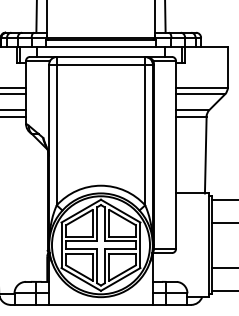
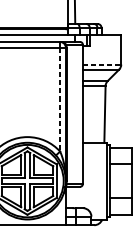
line: (201, 87) -> (101, 64), solid -> dashed
line: (145, 135) -> (60, 99), solid -> dashed

